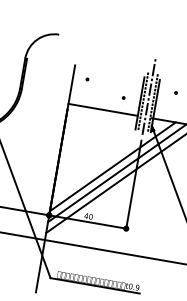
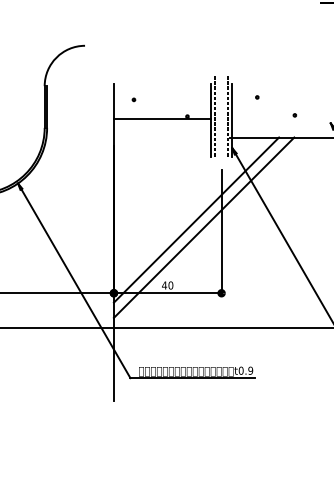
line: (149, 96) -> (221, 108), removed
line: (102, 109) -> (161, 118), moved
line: (112, 166) -> (188, 212), removed

